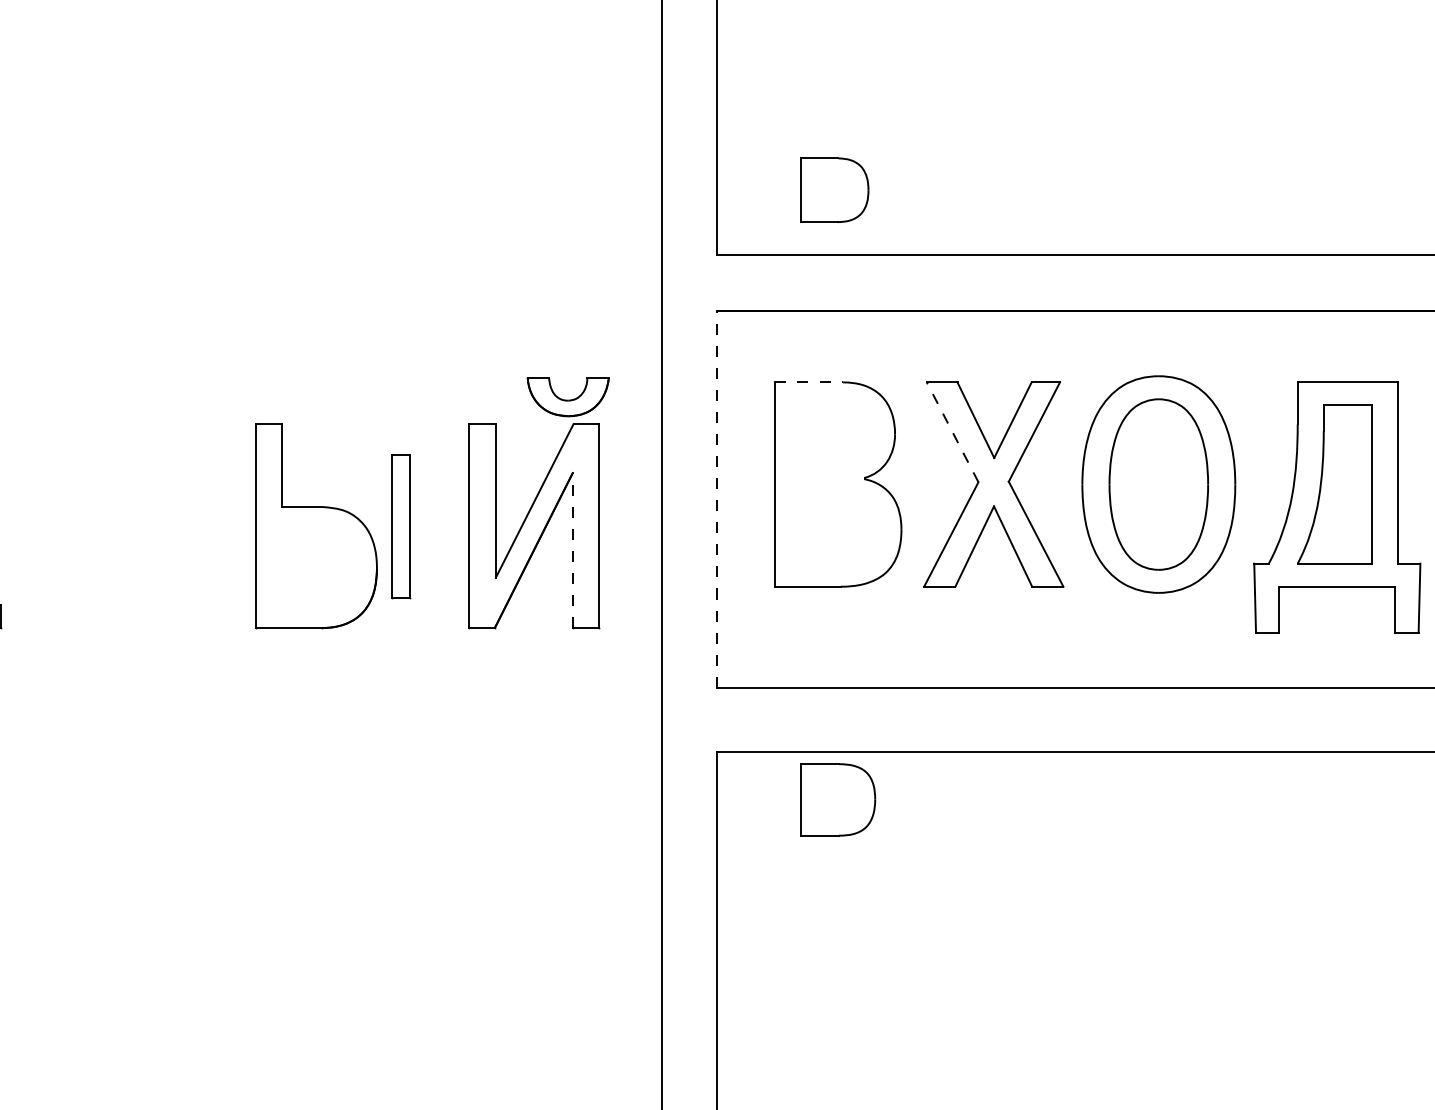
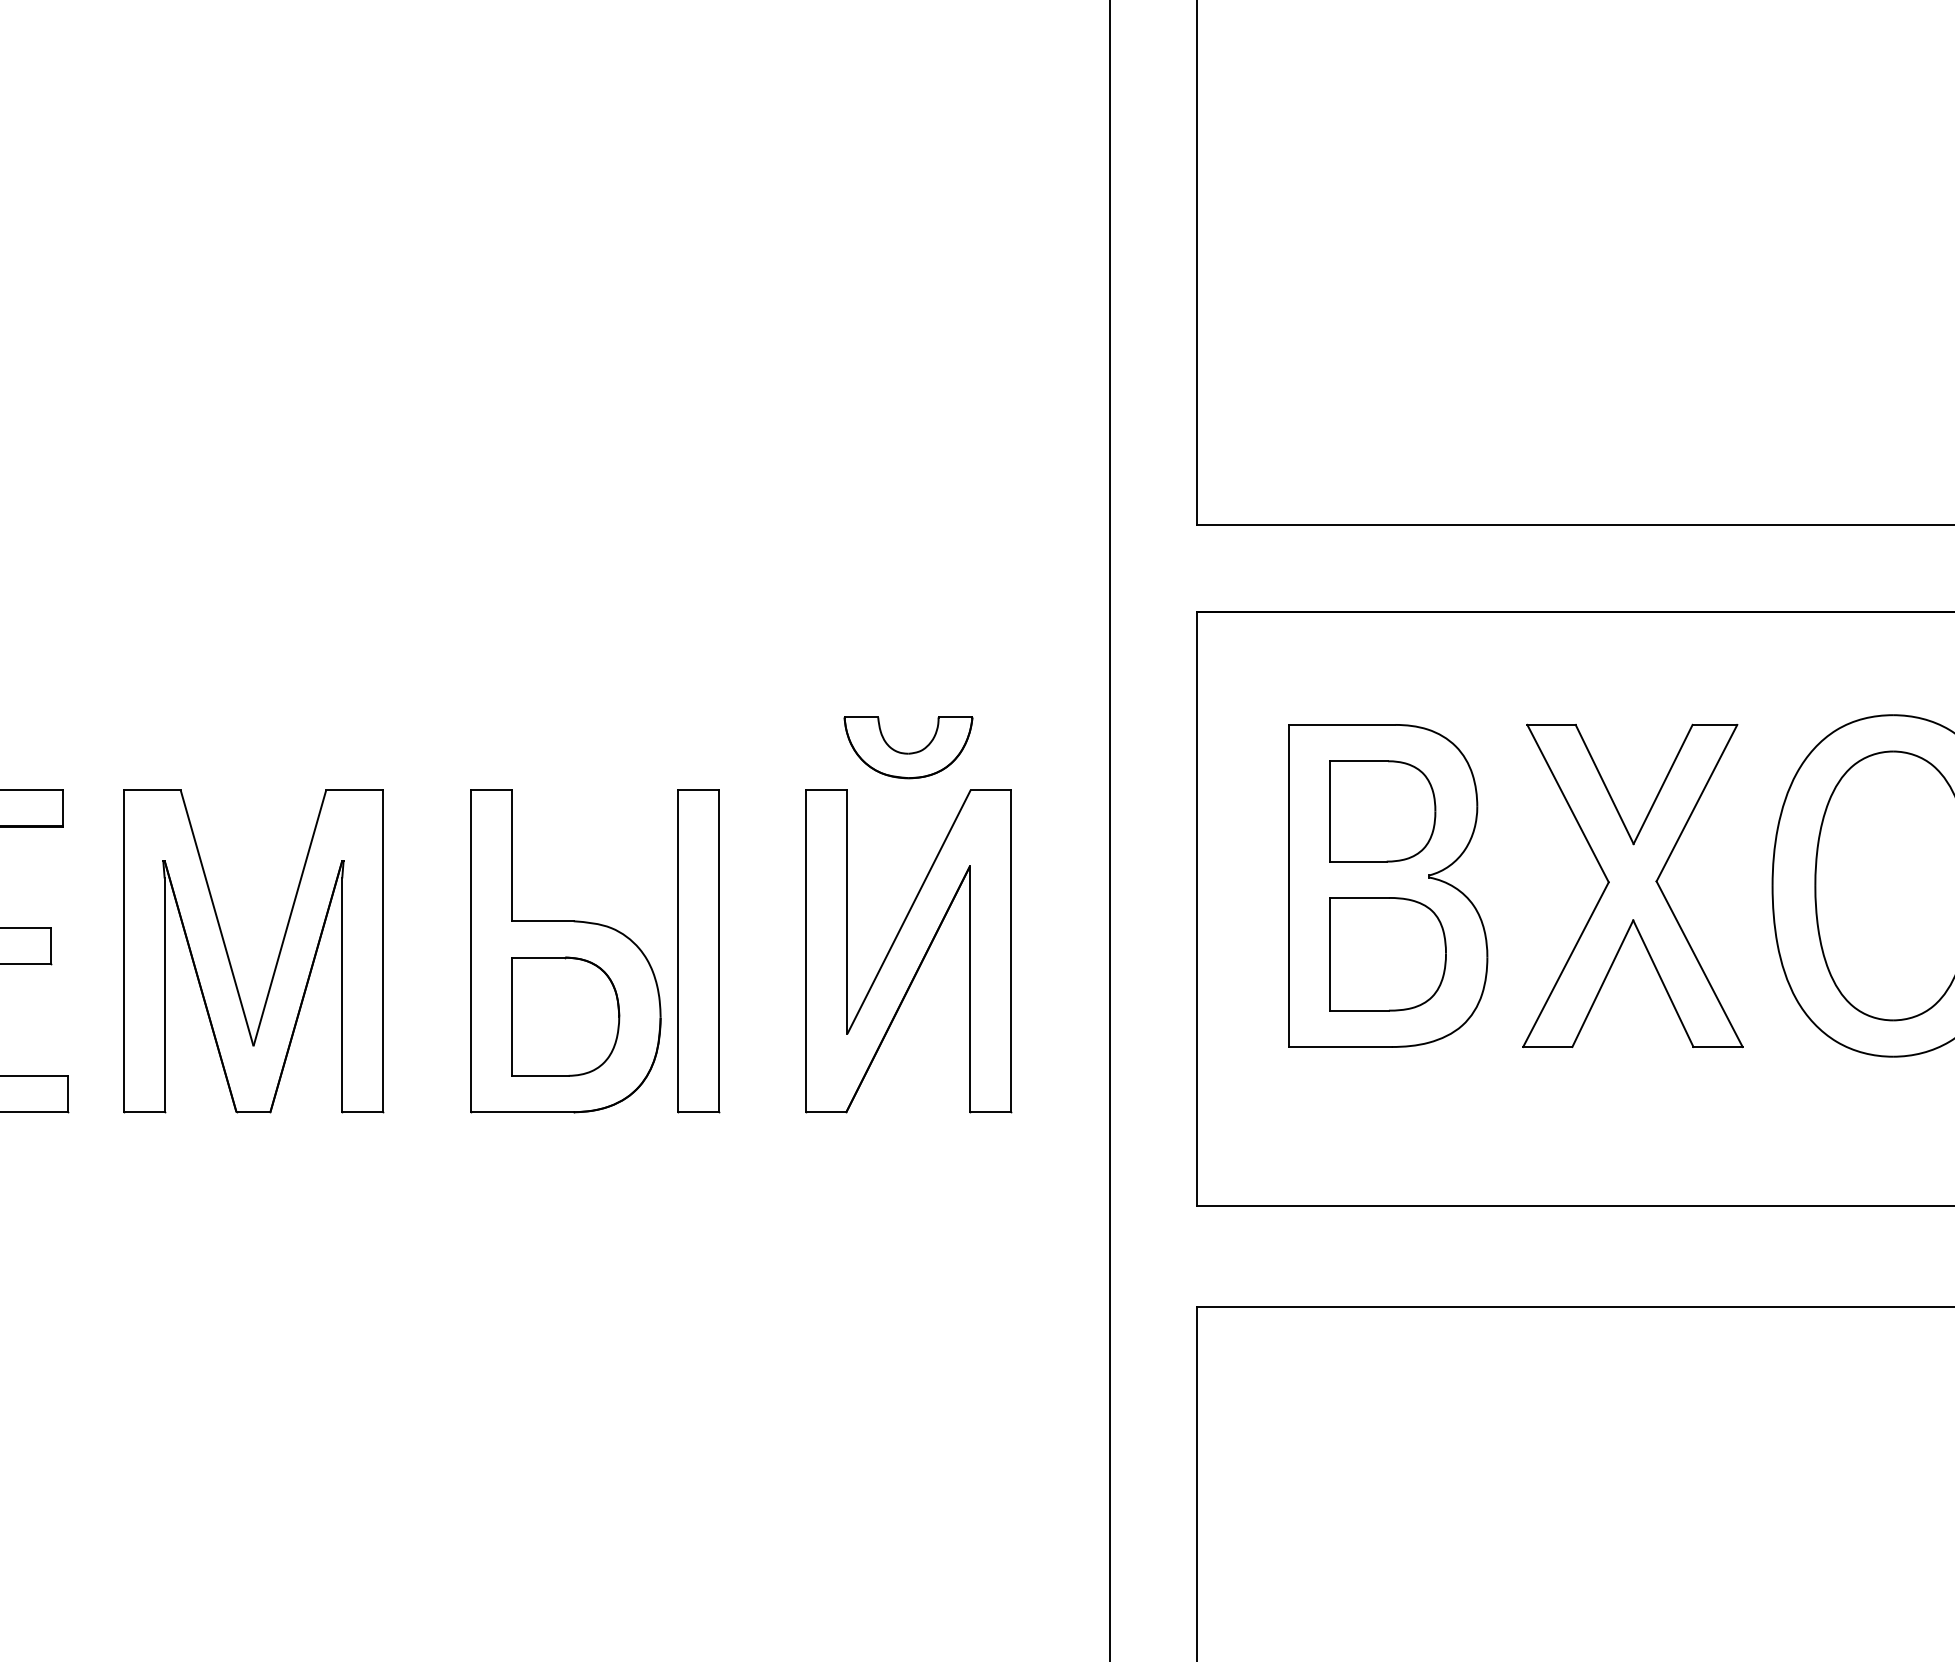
part: (834, 189) -> (1381, 810), moved
line: (809, 382) -> (1342, 725), dashed -> solid
part: (567, 397) -> (907, 748), moved
line: (952, 431) -> (1567, 802), dashed -> solid
line: (717, 499) -> (1197, 909), dashed -> solid
part: (401, 526) -> (699, 952), size x1.43
part: (104, 531) -> (231, 959), added
line: (573, 550) -> (970, 989), dashed -> solid
part: (316, 567) -> (565, 1016), added
part: (838, 799) -> (1388, 953), moved

